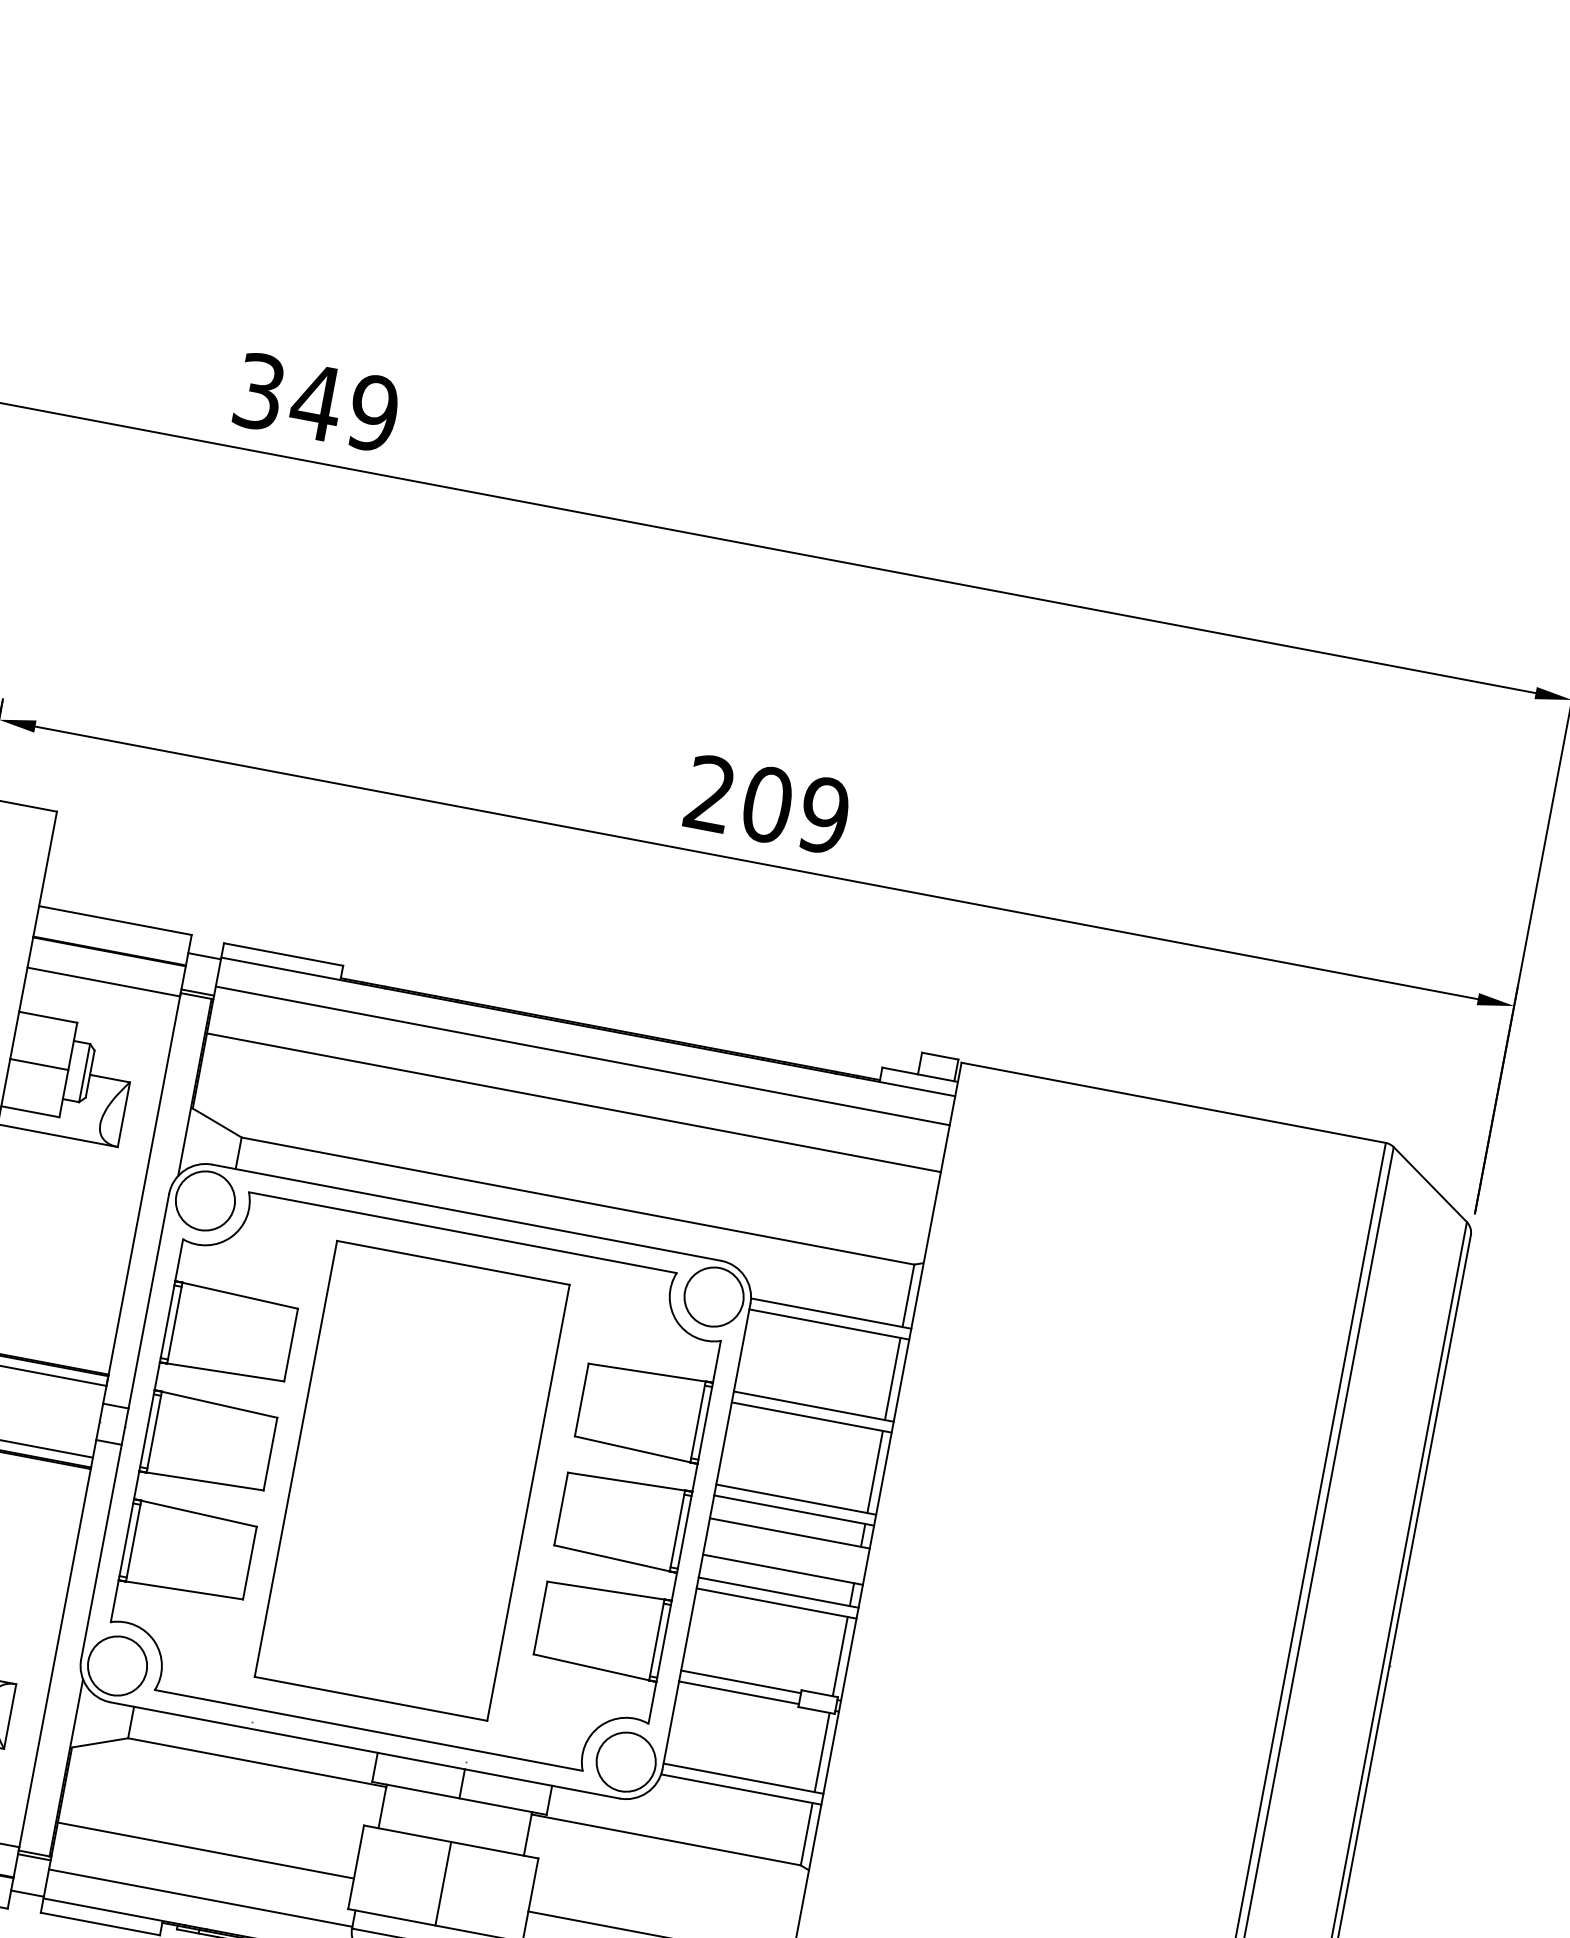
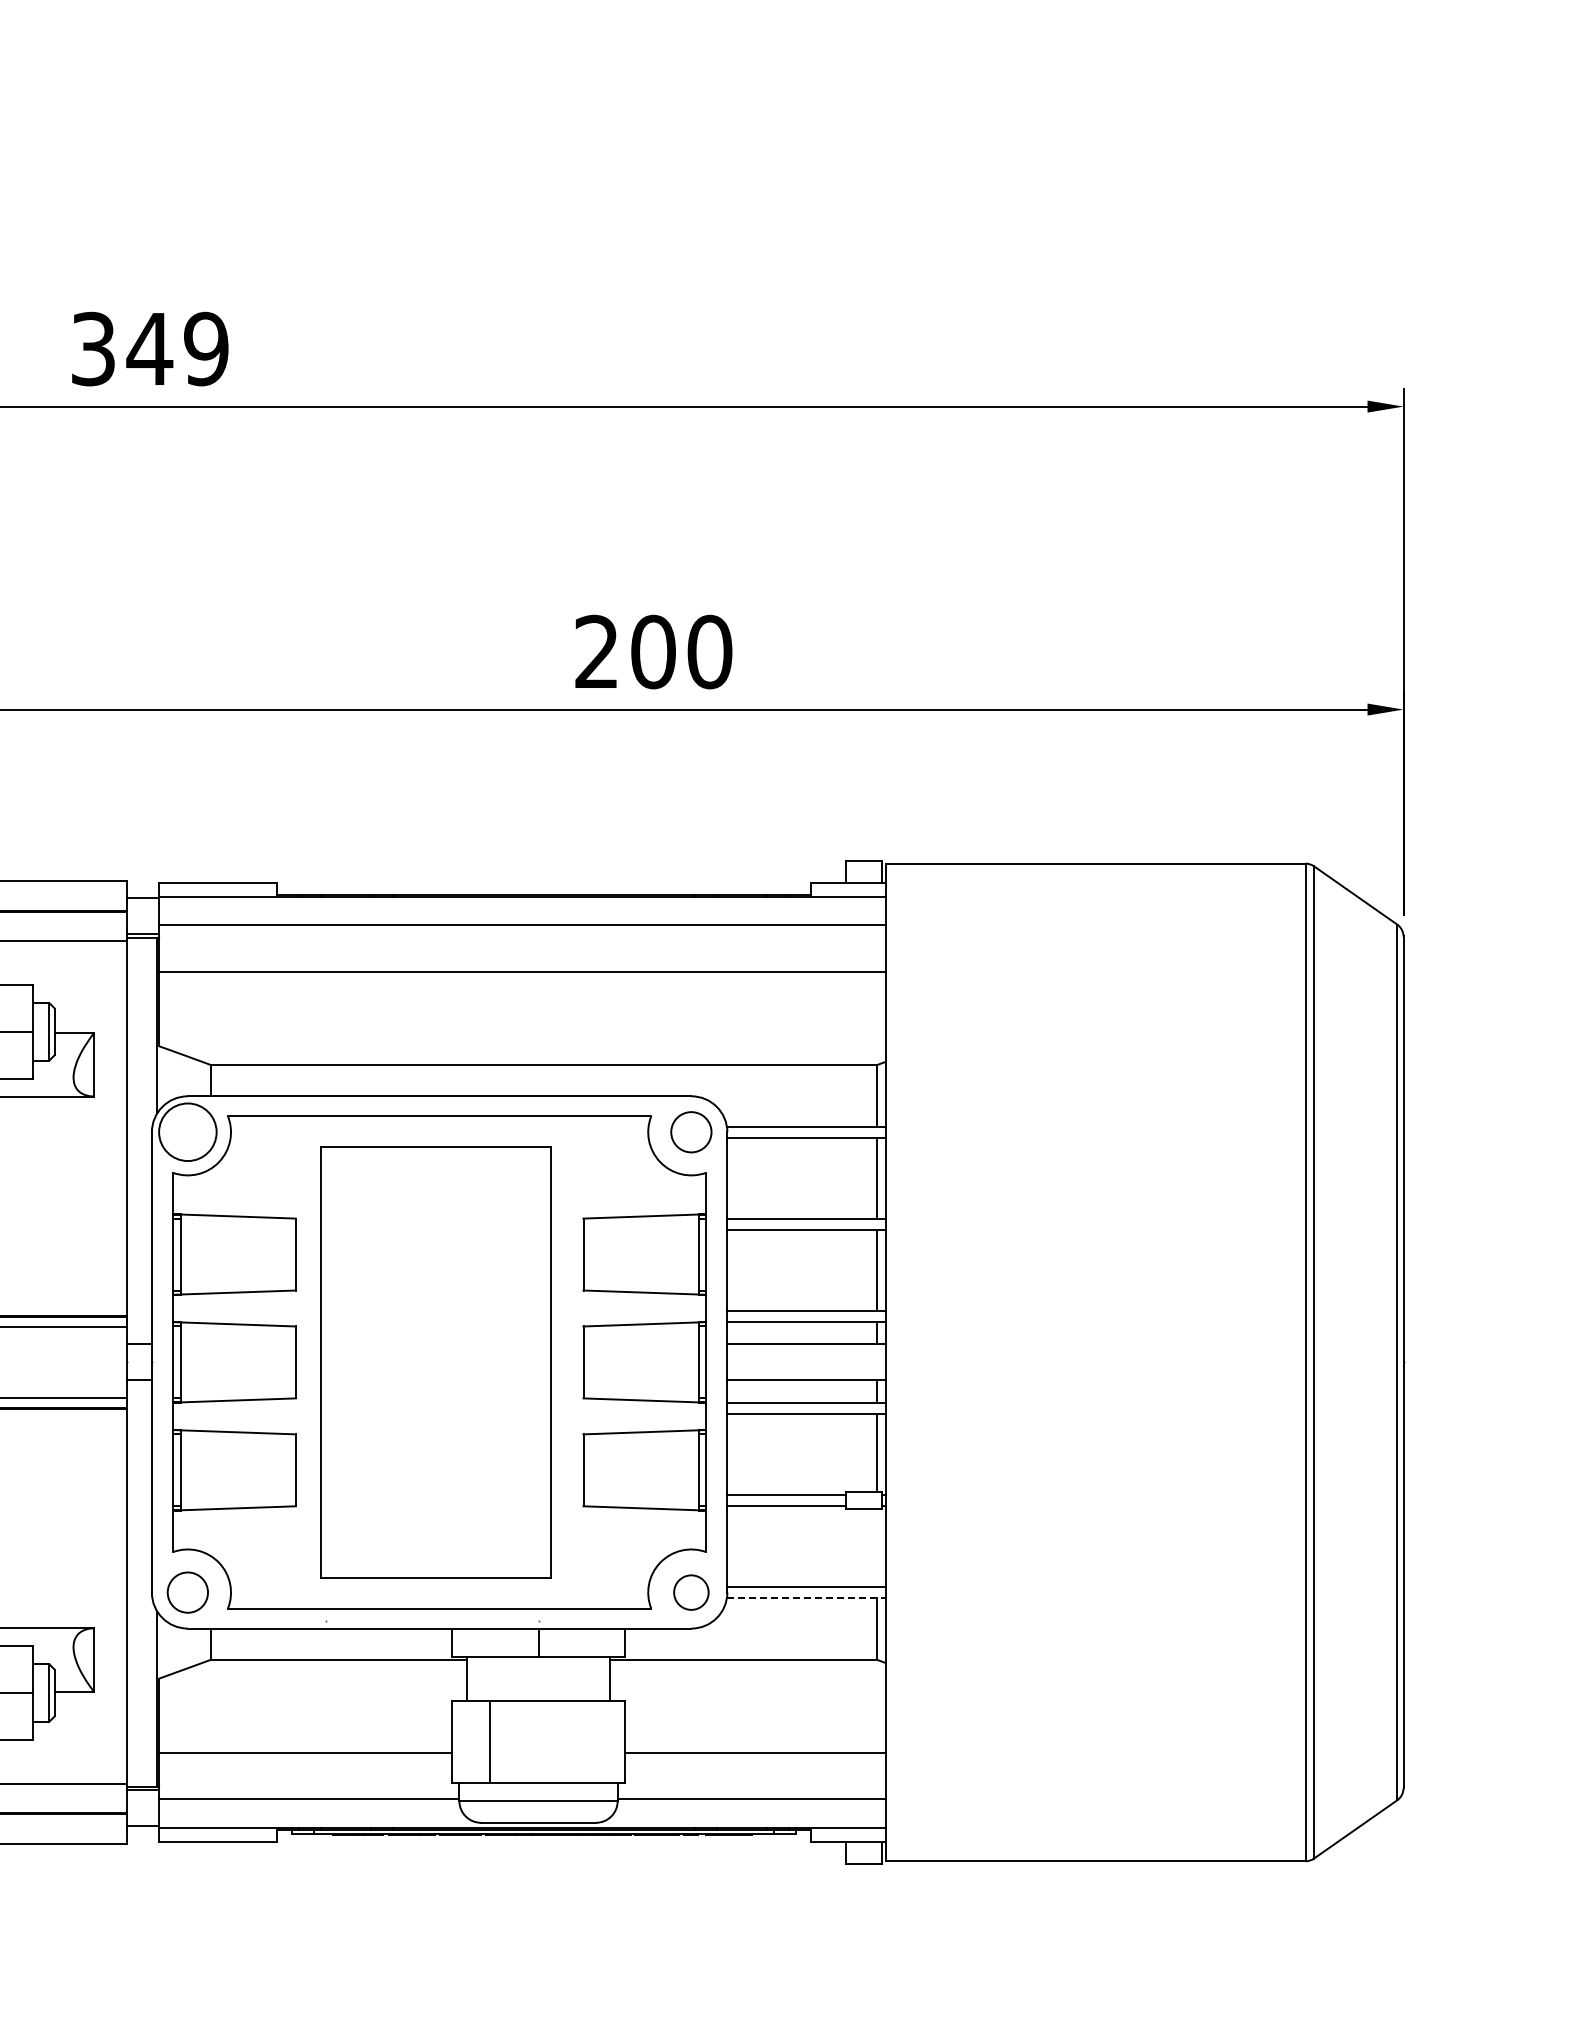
text: (824, 814) -> (709, 651), 209 -> 200
circle: (714, 1297) -> (691, 1132), size x0.7
circle: (117, 1665) -> (187, 1592), size x0.7
line: (821, 1751) -> (876, 1547), removed
circle: (626, 1762) -> (691, 1592), size x0.6
line: (741, 1790) -> (806, 1598), solid -> dashed
line: (443, 1883) -> (489, 1741), moved

